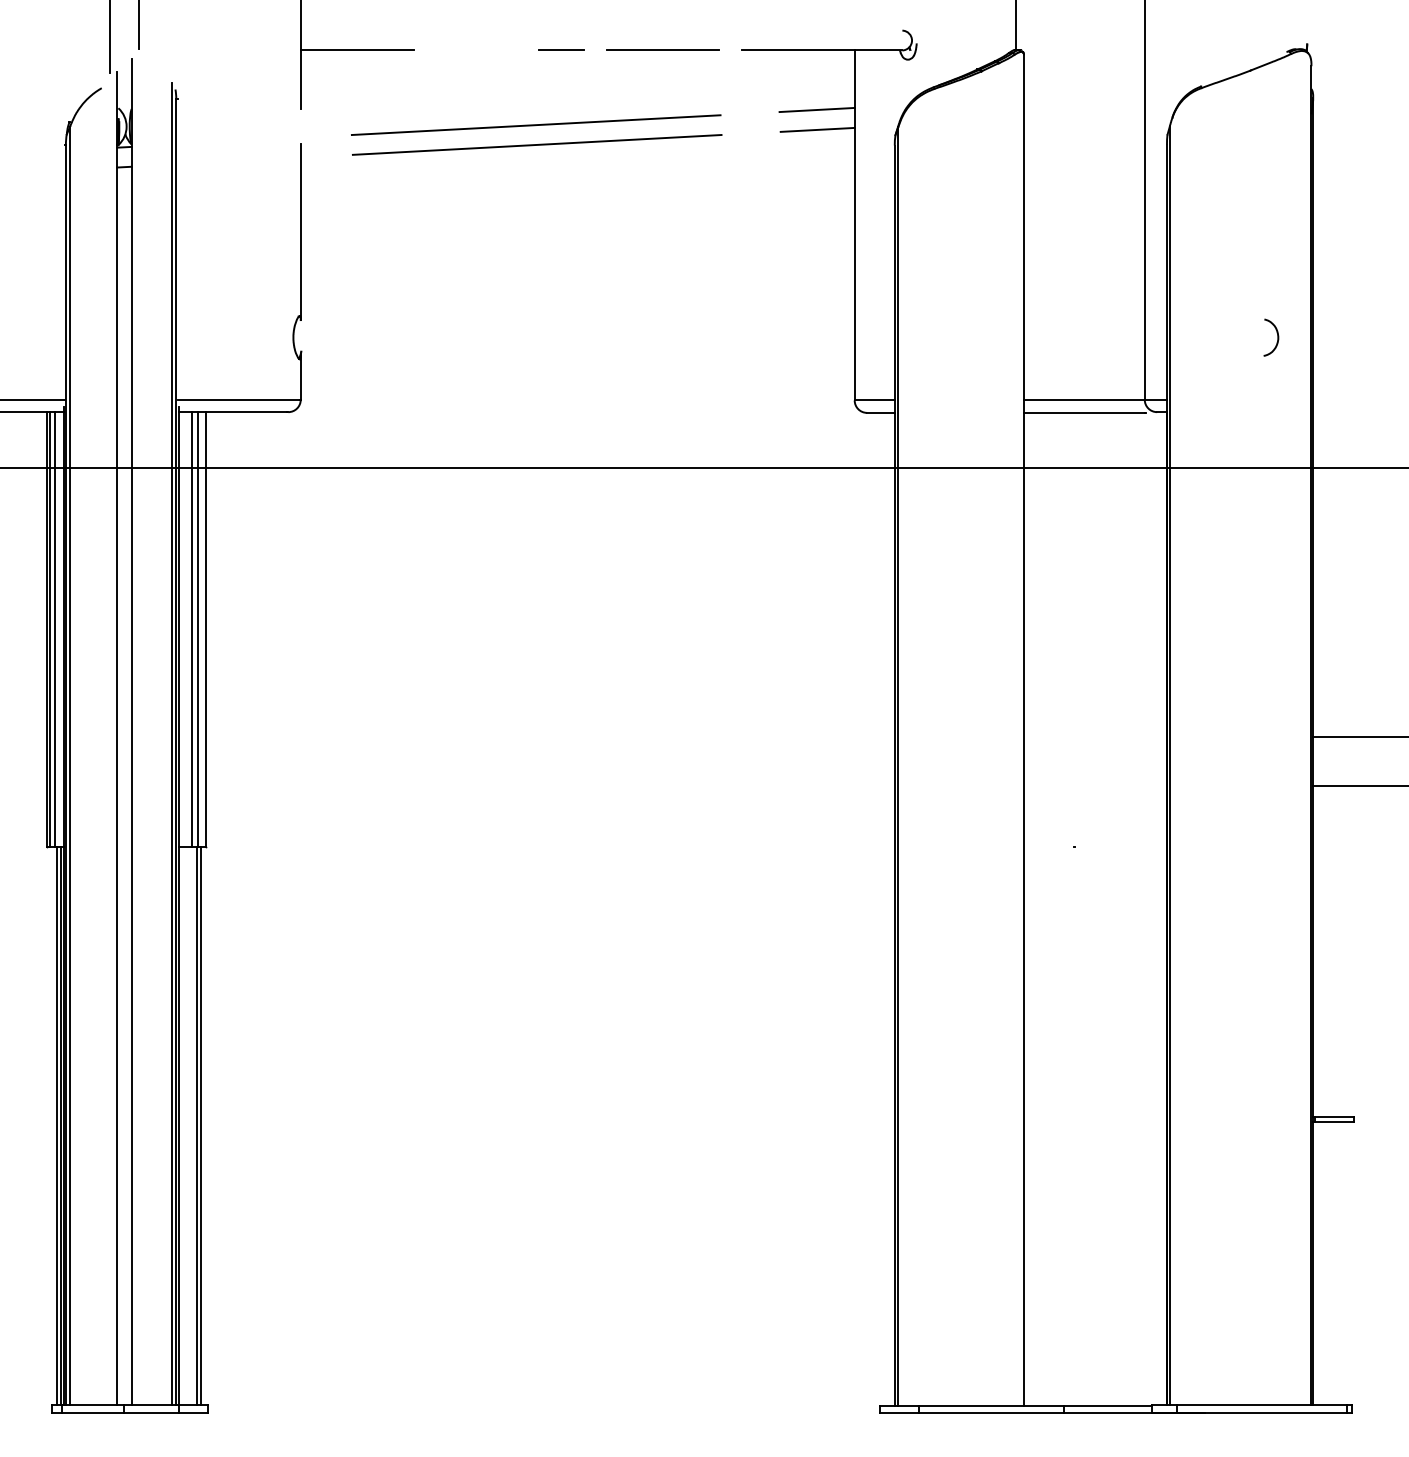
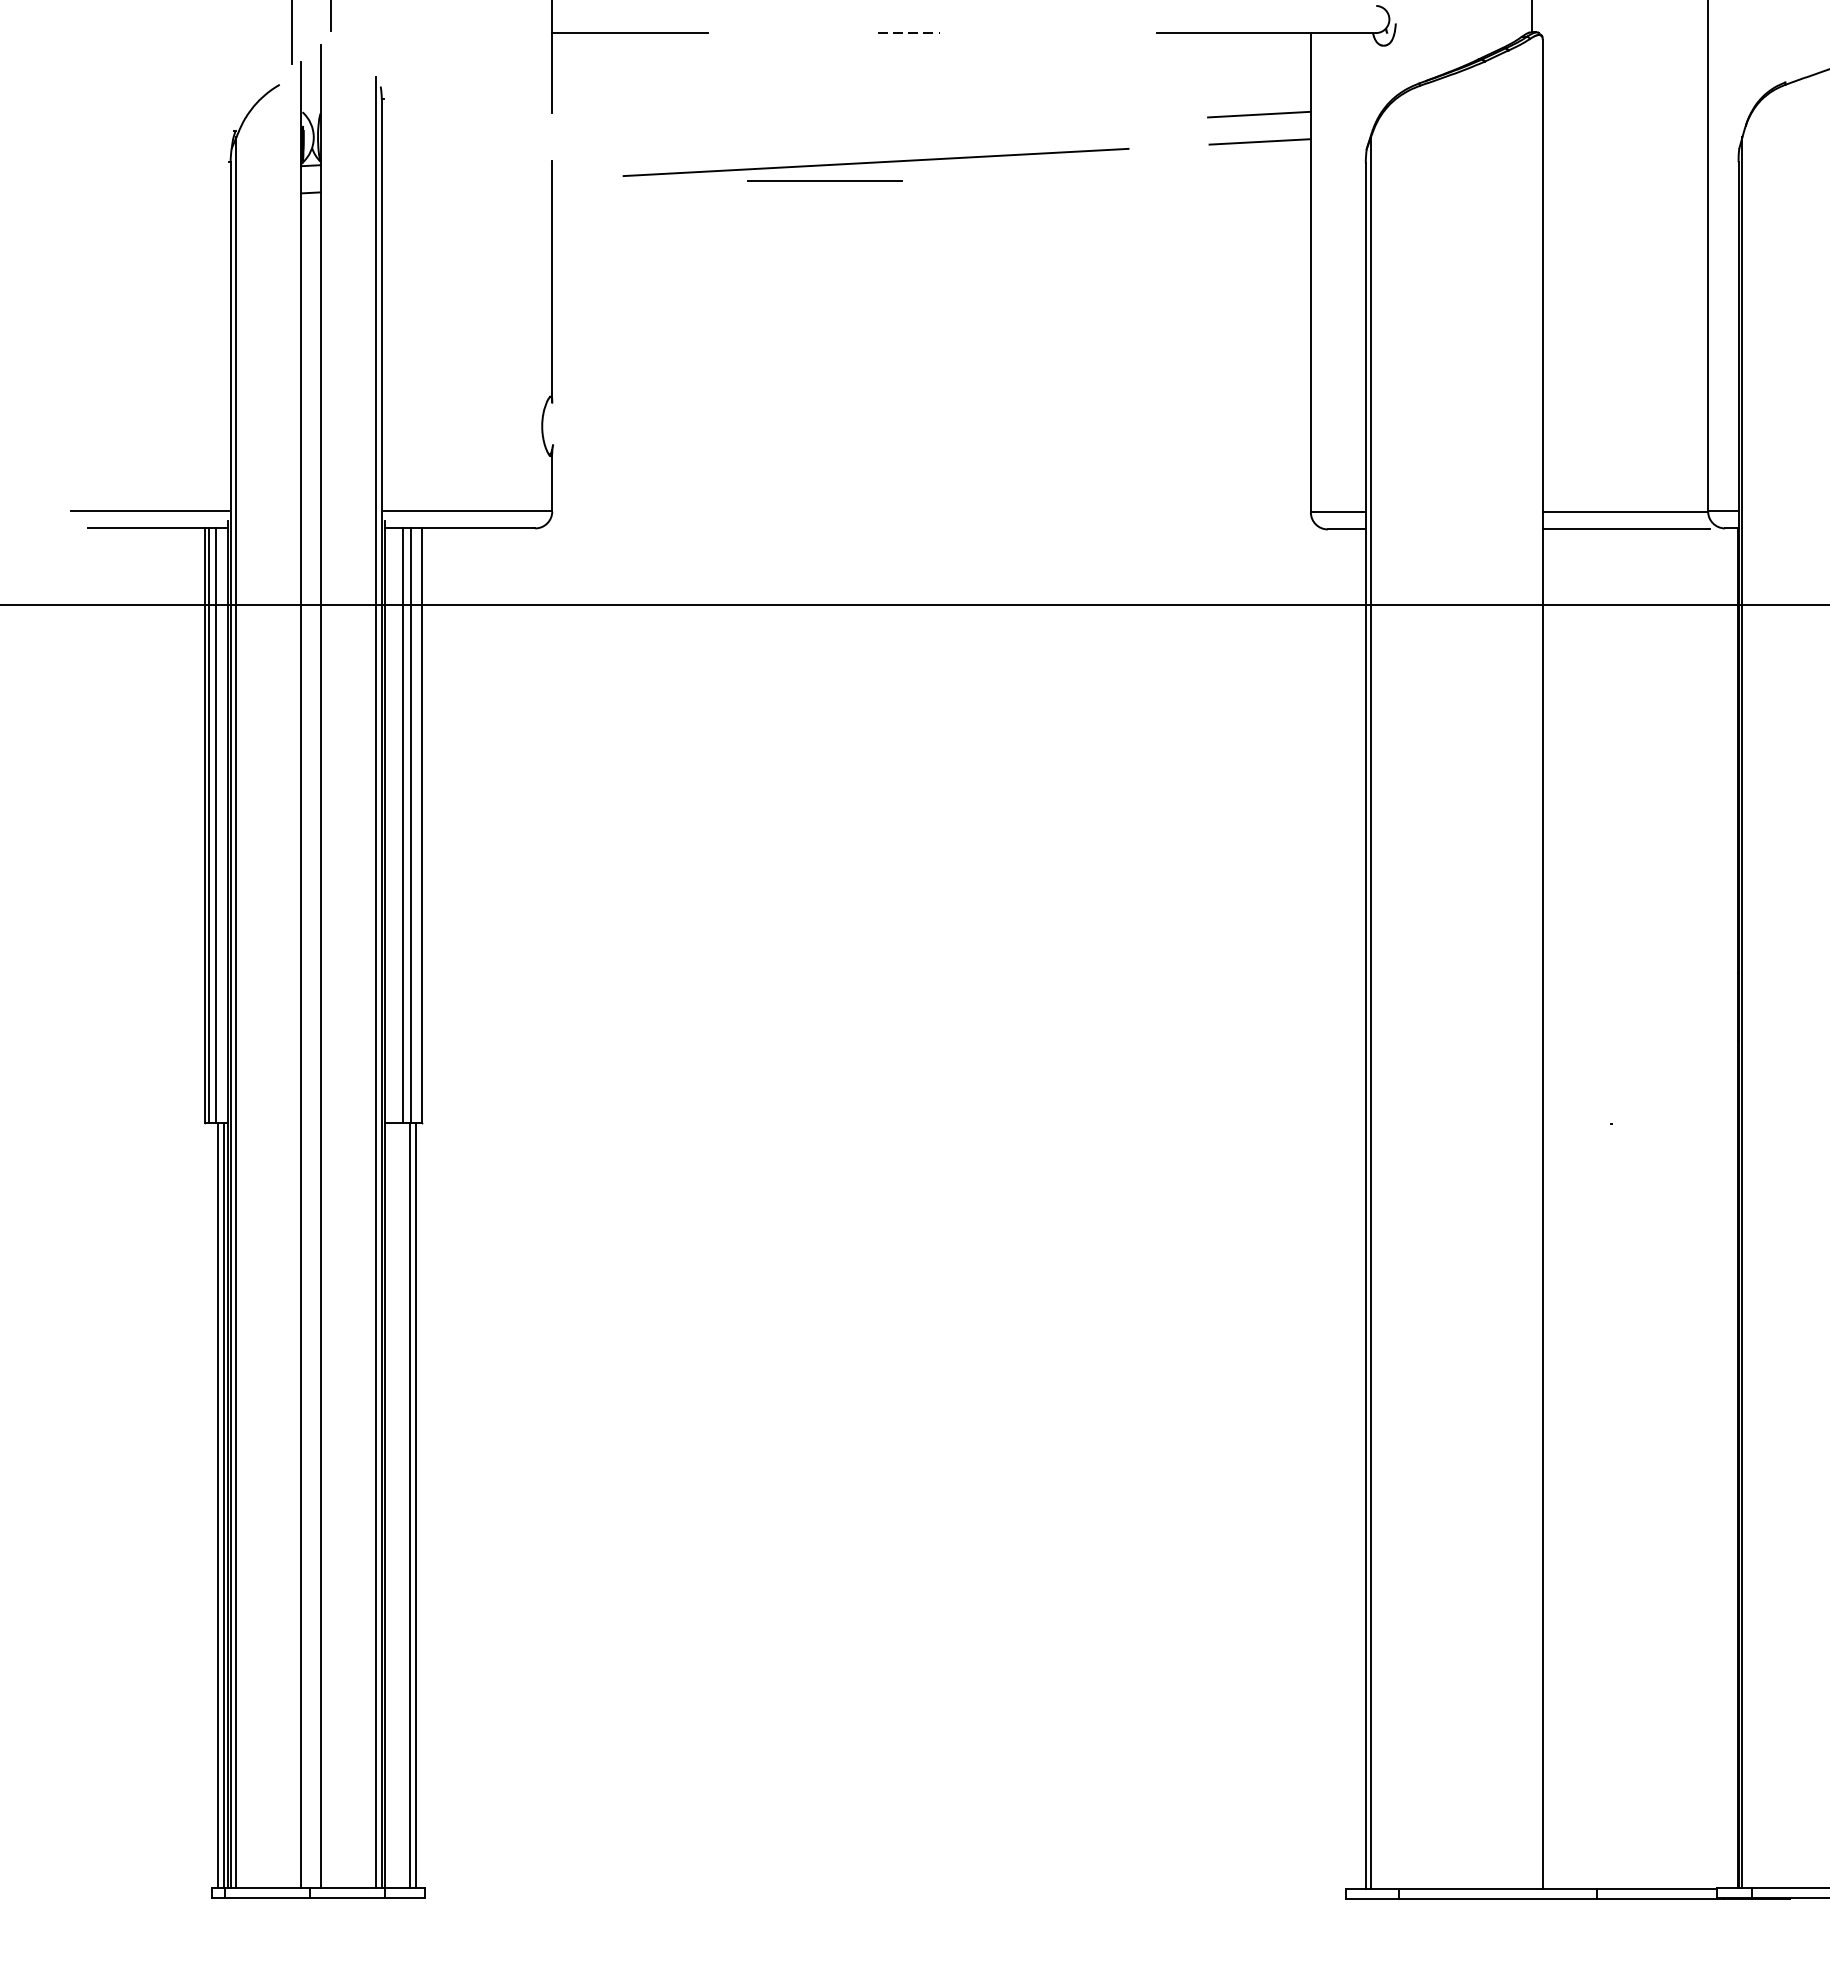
line: (662, 49) -> (824, 179), moved
line: (561, 50) -> (909, 33), solid -> dashed
line: (535, 125) -> (873, 135), removed

